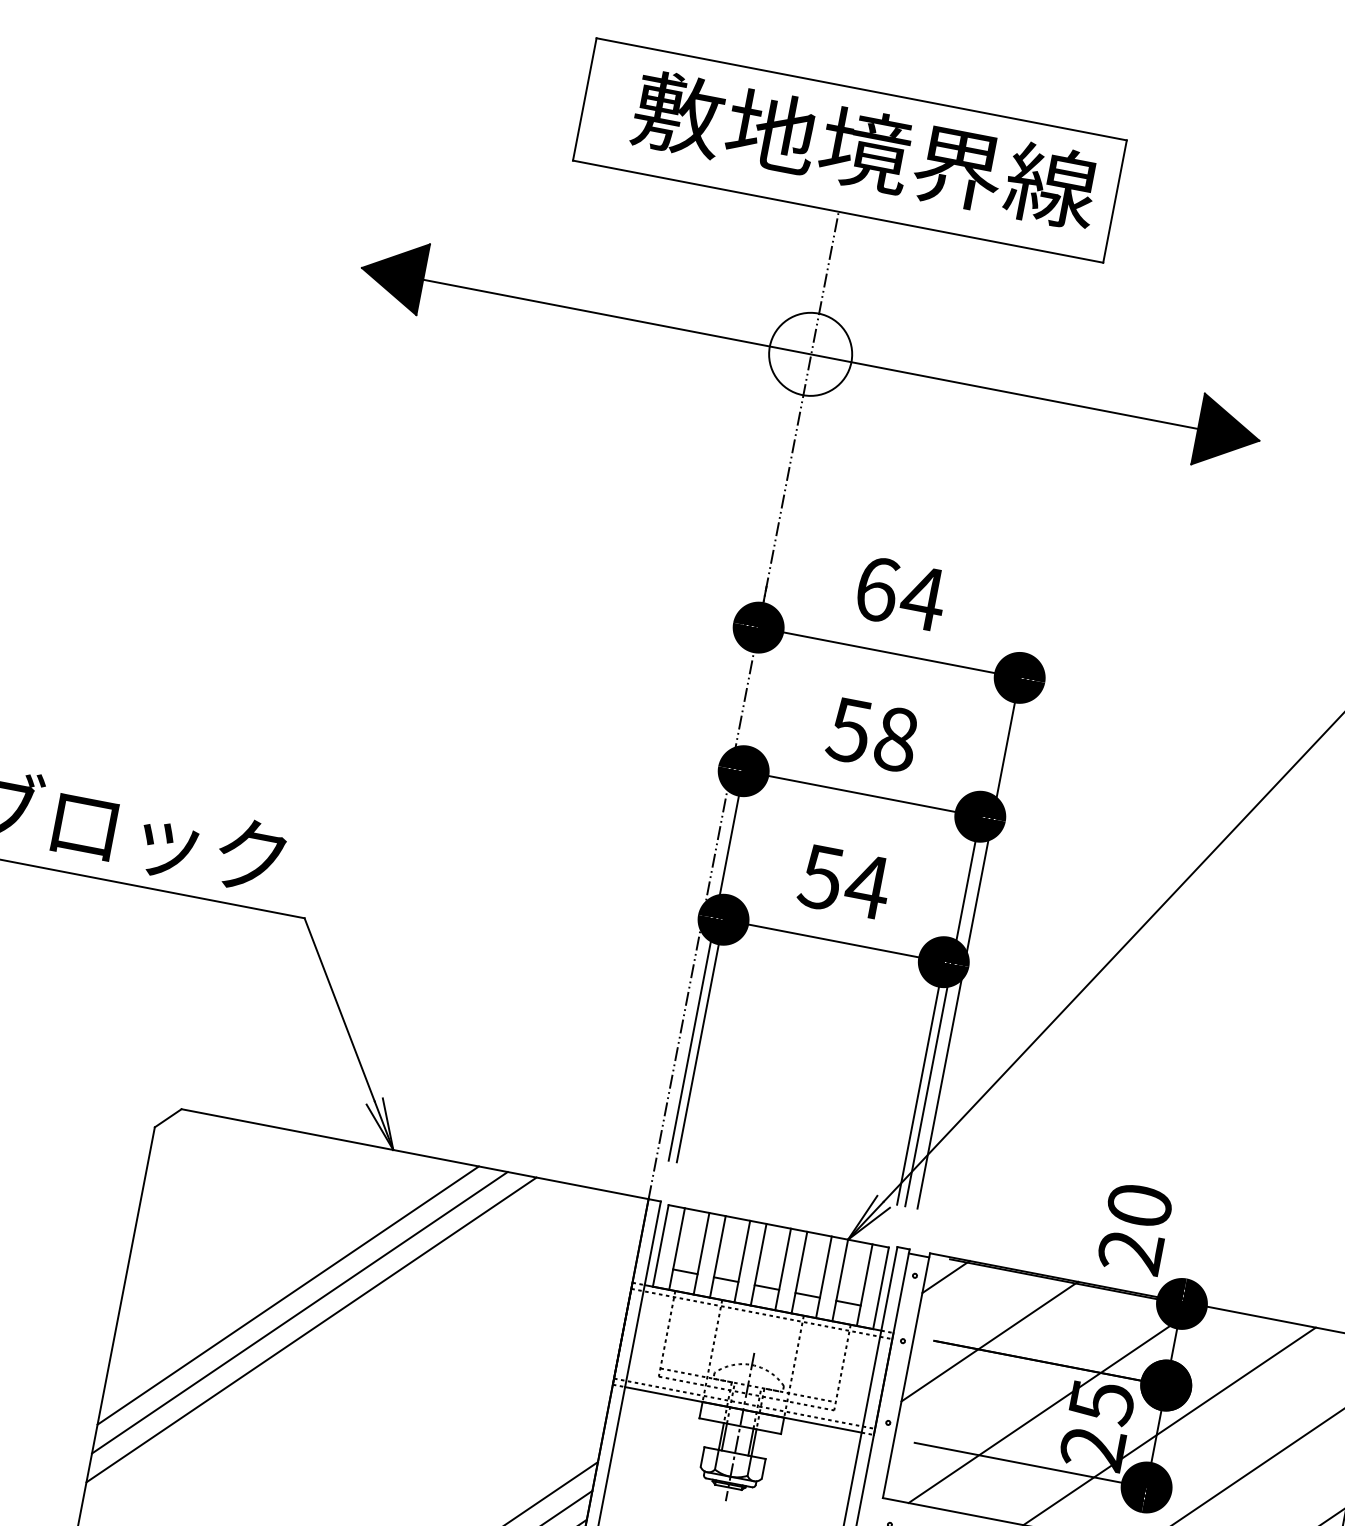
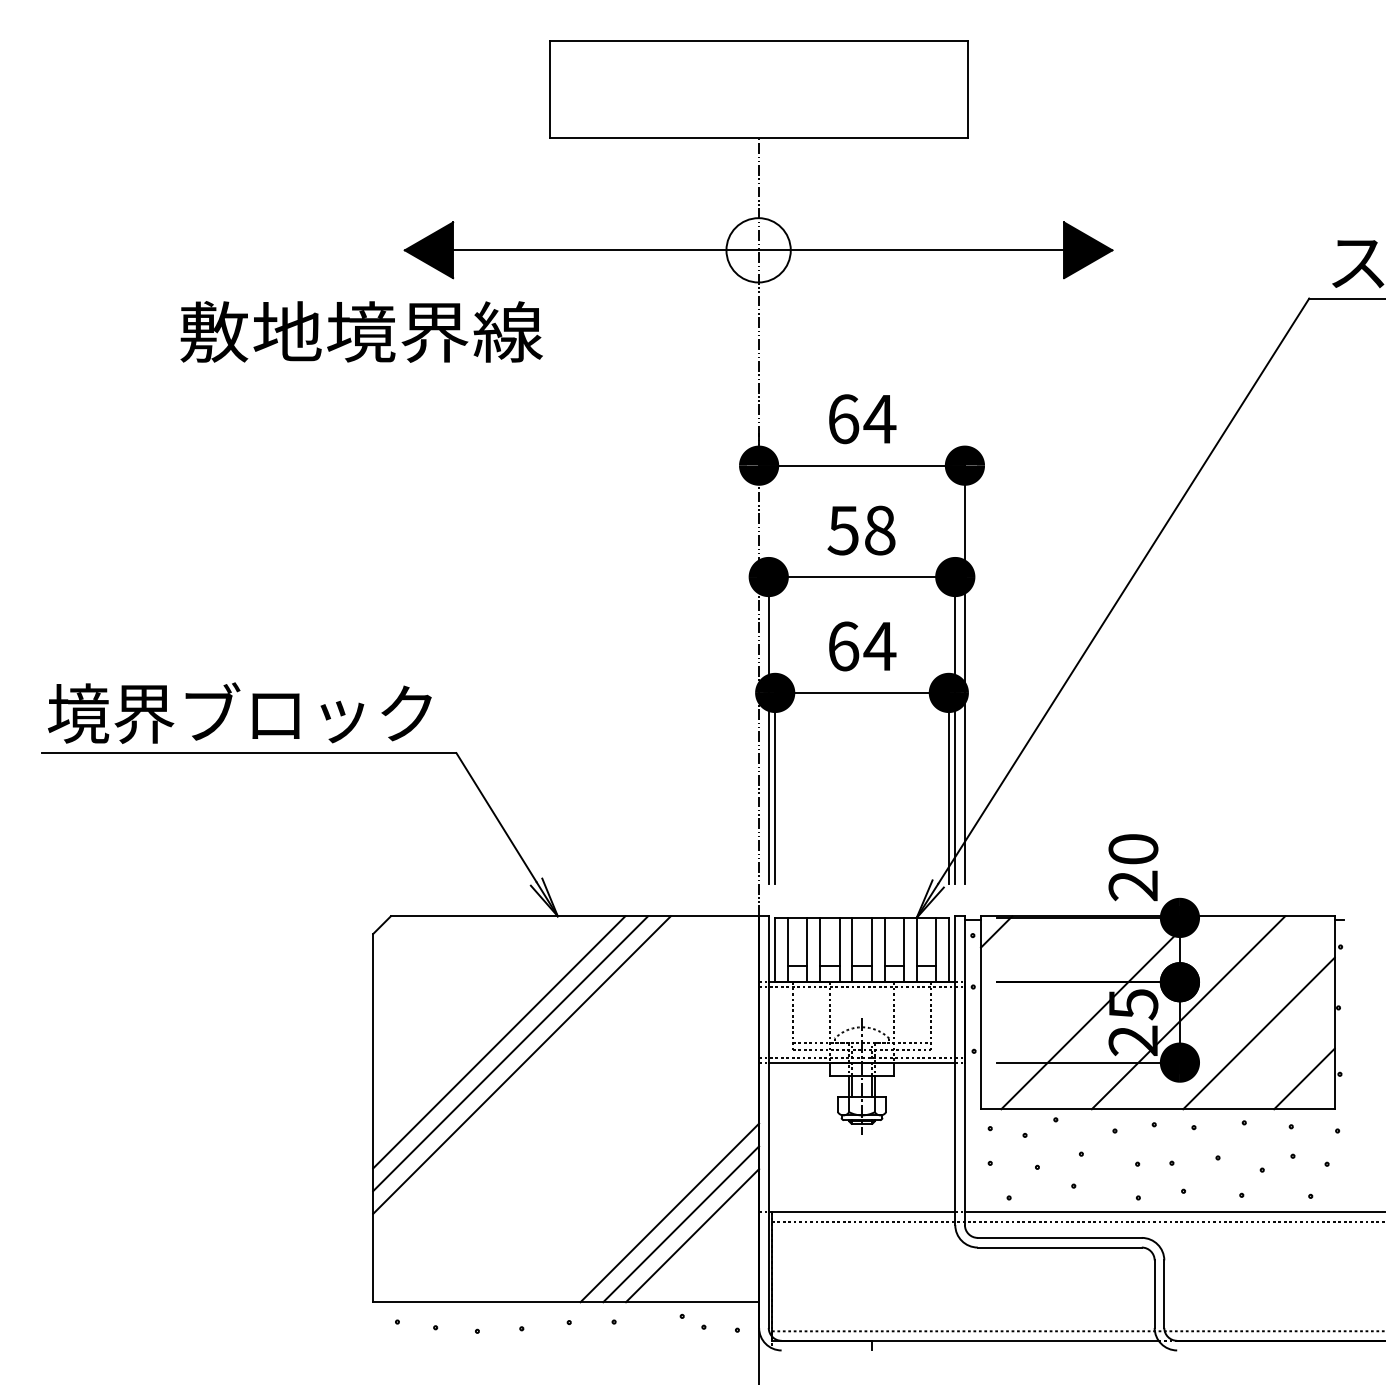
text: (865, 149) -> (361, 331), moved
text: (821, 877) -> (843, 646), 54 -> 64
line: (990, 1341) -> (1039, 974), removed

